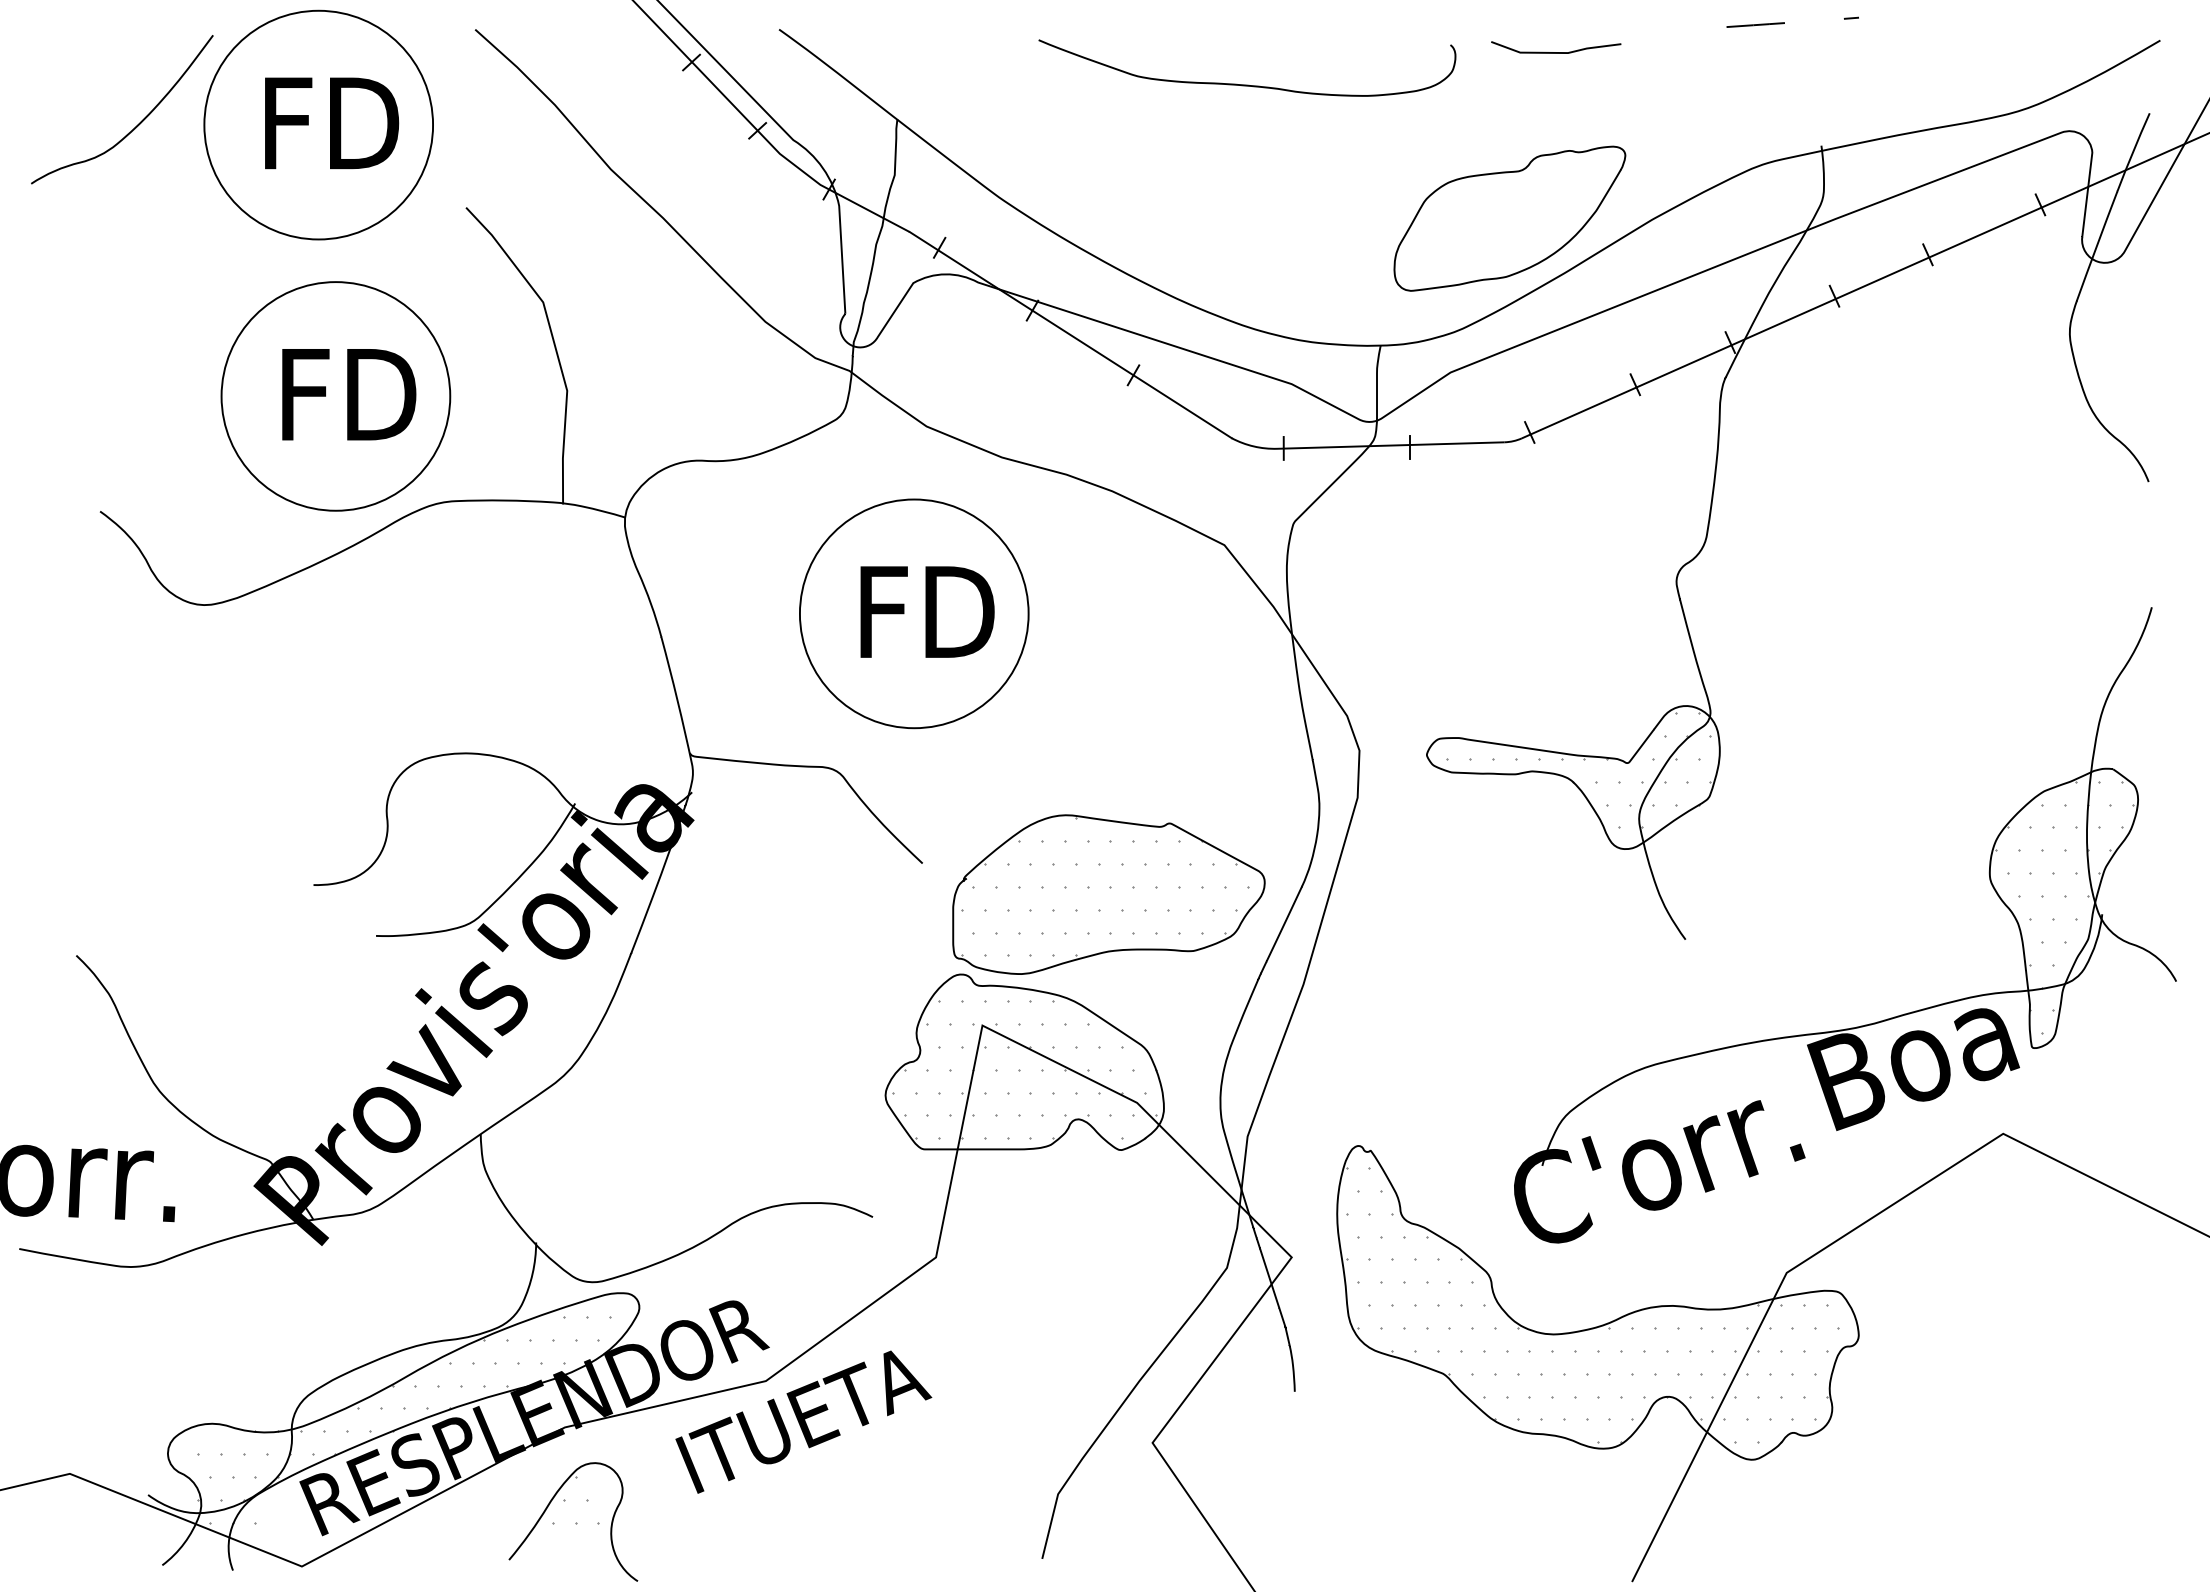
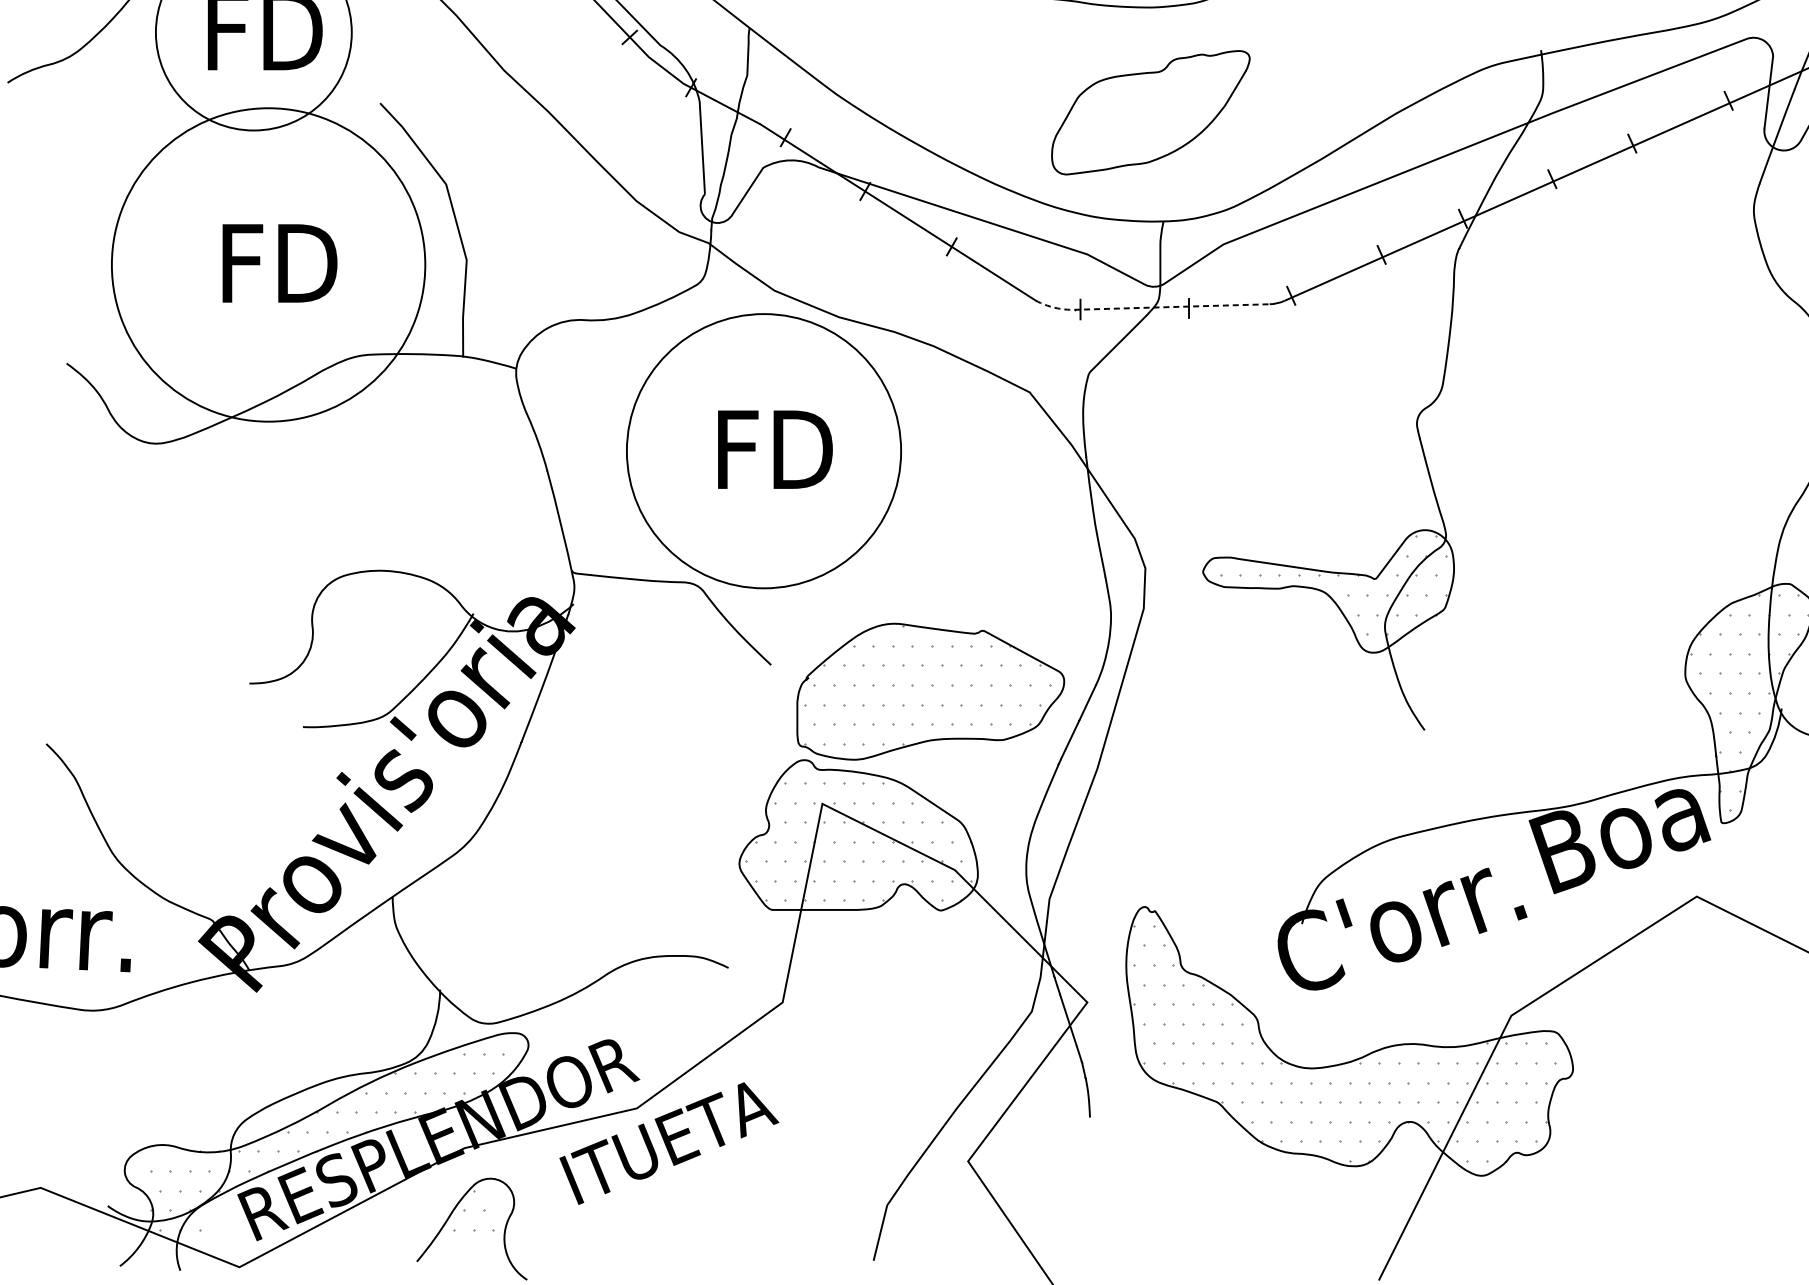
part: (1509, 218) -> (1150, 112), moved
circle: (335, 396) -> (268, 265), size x1.6
line: (1362, 446) -> (1147, 307), solid -> dashed
circle: (913, 613) -> (763, 450), size x1.4

